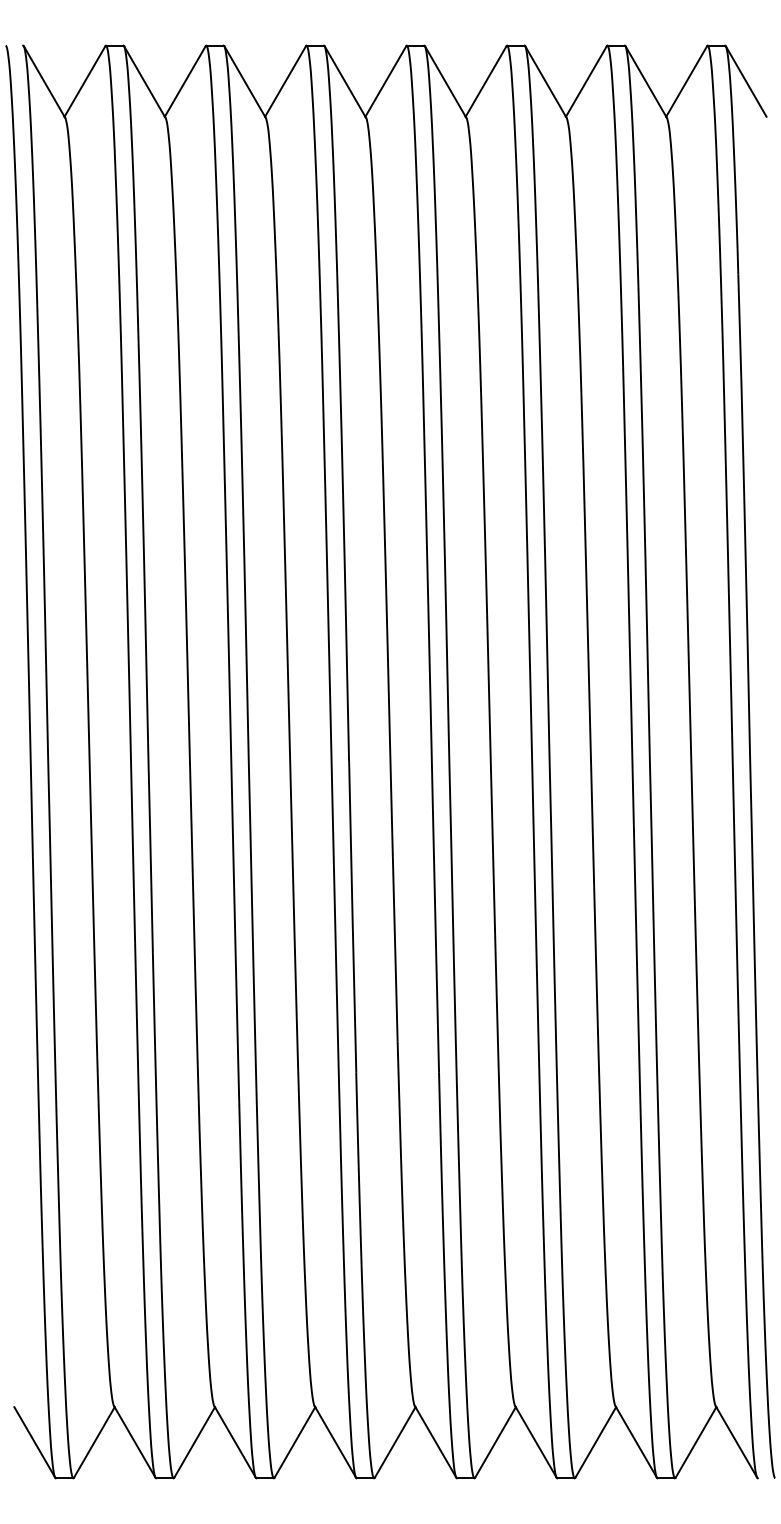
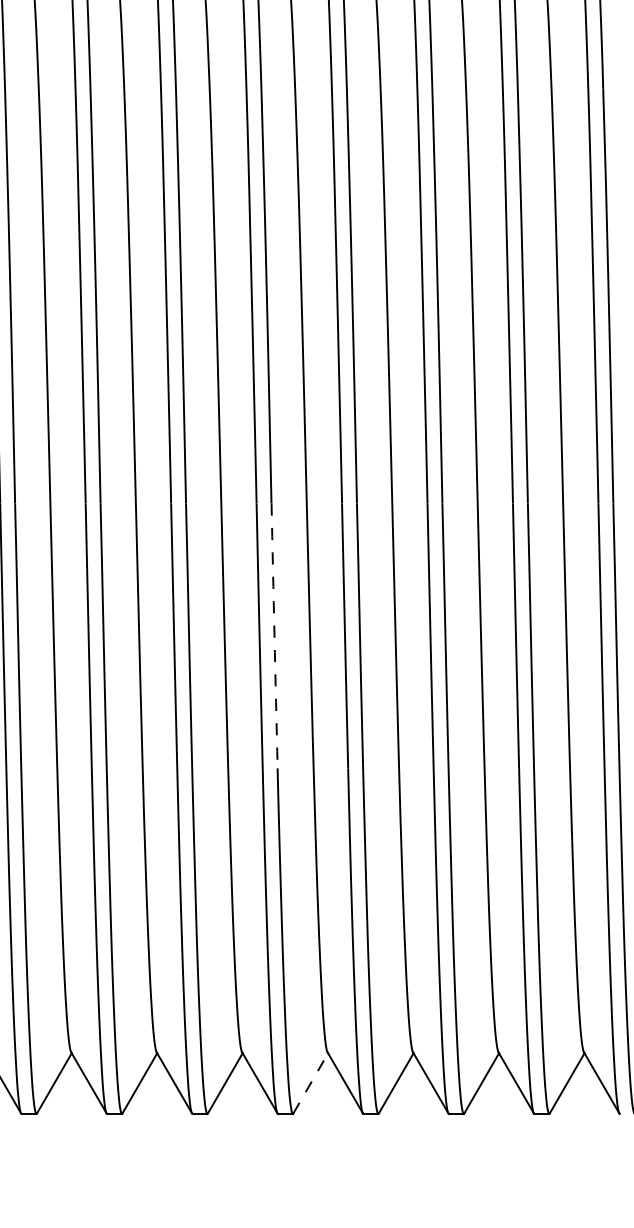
arc: (352, 917) -> (274, 635), solid -> dashed
line: (395, 1442) -> (311, 1083), solid -> dashed

